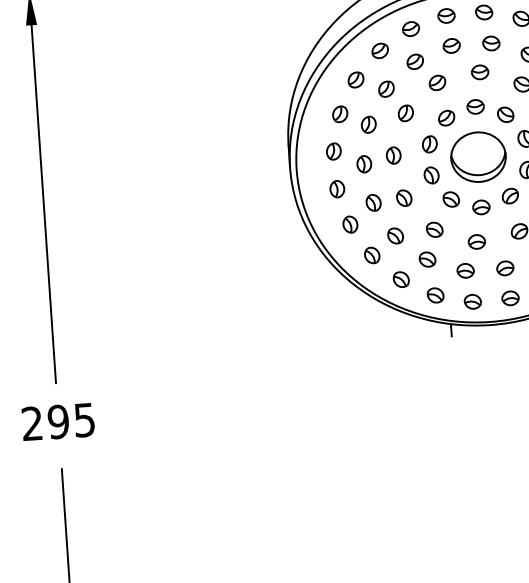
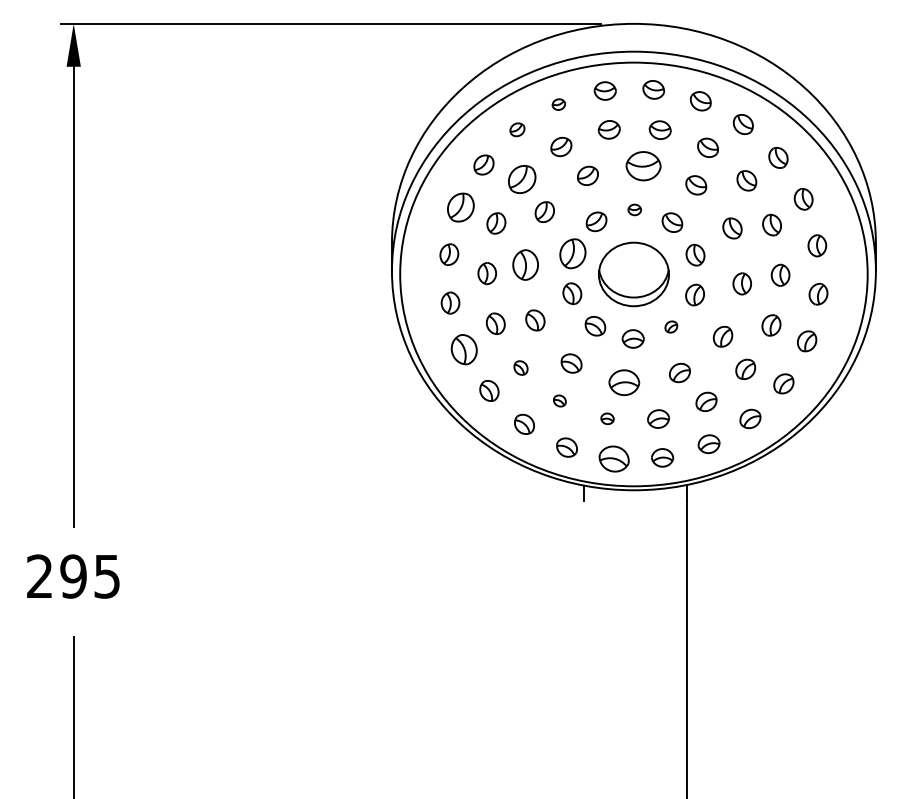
part: (410, 28) -> (558, 104), size x0.6
part: (380, 50) -> (517, 129), size x0.7
part: (479, 71) -> (642, 165), size x1.6
part: (385, 89) -> (521, 179), size x1.4
part: (475, 106) -> (634, 209), size x0.6
part: (340, 114) -> (460, 207), size x1.4
part: (429, 144) -> (572, 253), size x1.4
part: (393, 155) -> (525, 264), size x1.4
part: (510, 195) -> (671, 326), size x0.6
part: (349, 224) -> (463, 349), size x1.4
part: (395, 235) -> (520, 367), size x0.7
part: (476, 241) -> (624, 382), size x1.4
part: (427, 259) -> (559, 400), size x0.6
part: (465, 270) -> (607, 418), size x0.6
part: (472, 301) -> (613, 458), size x1.4

